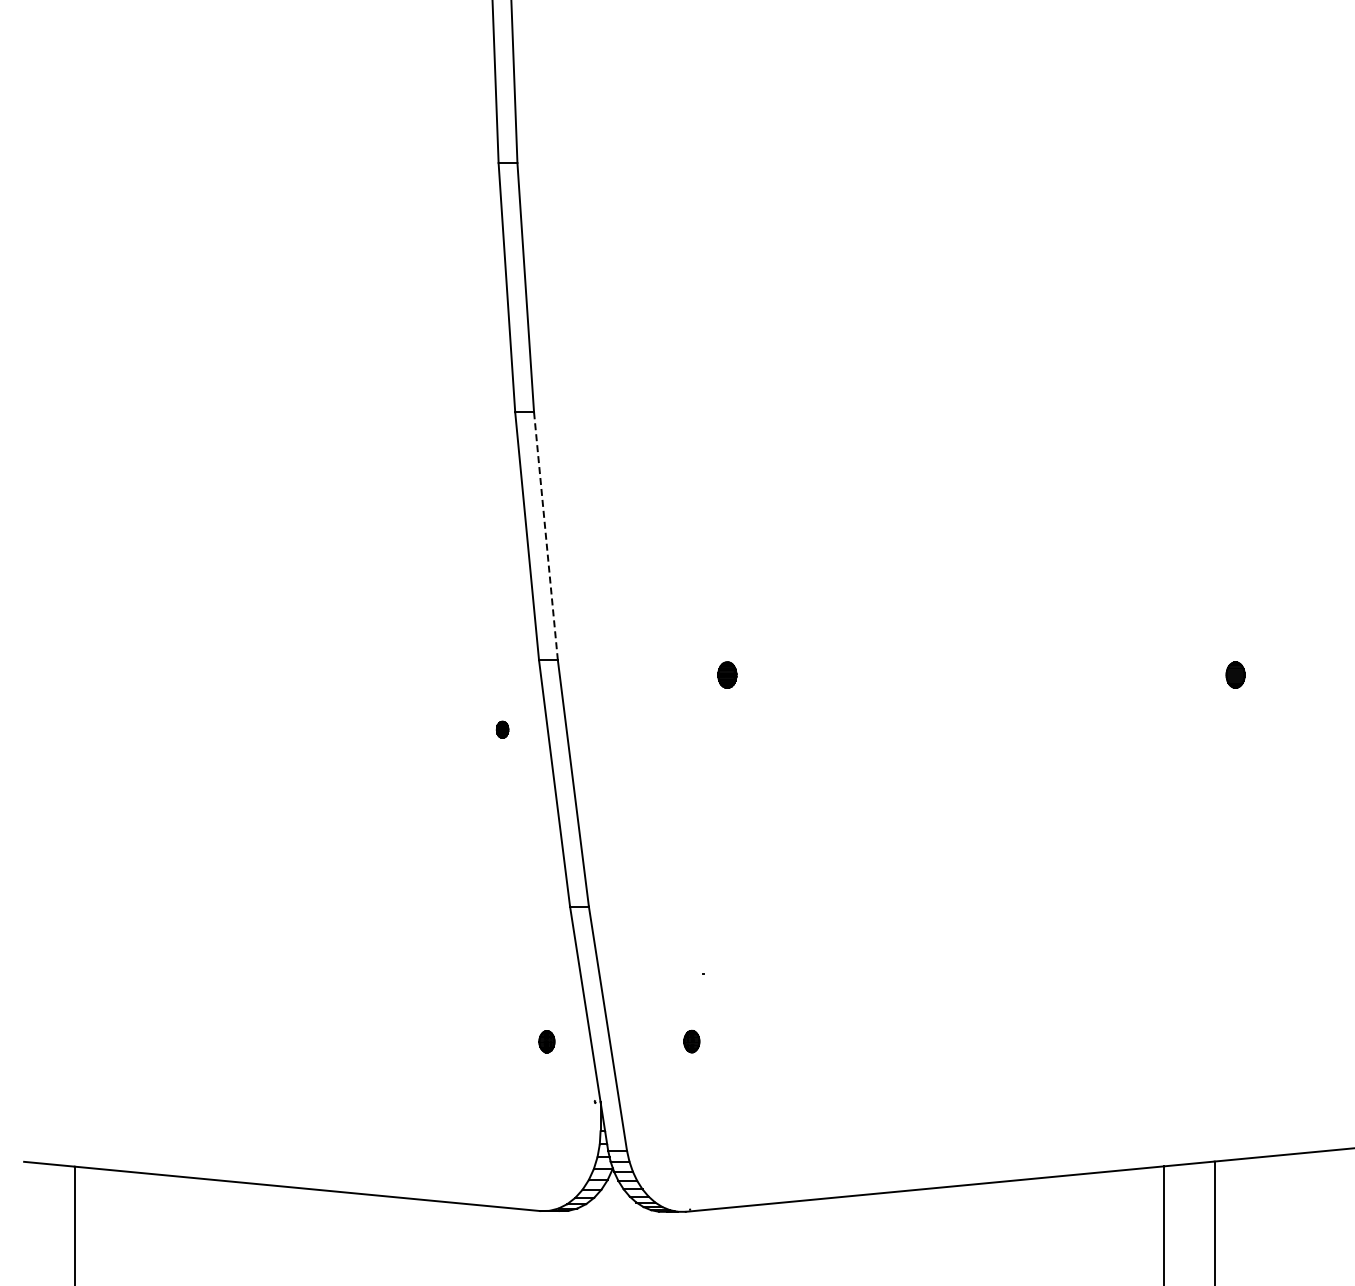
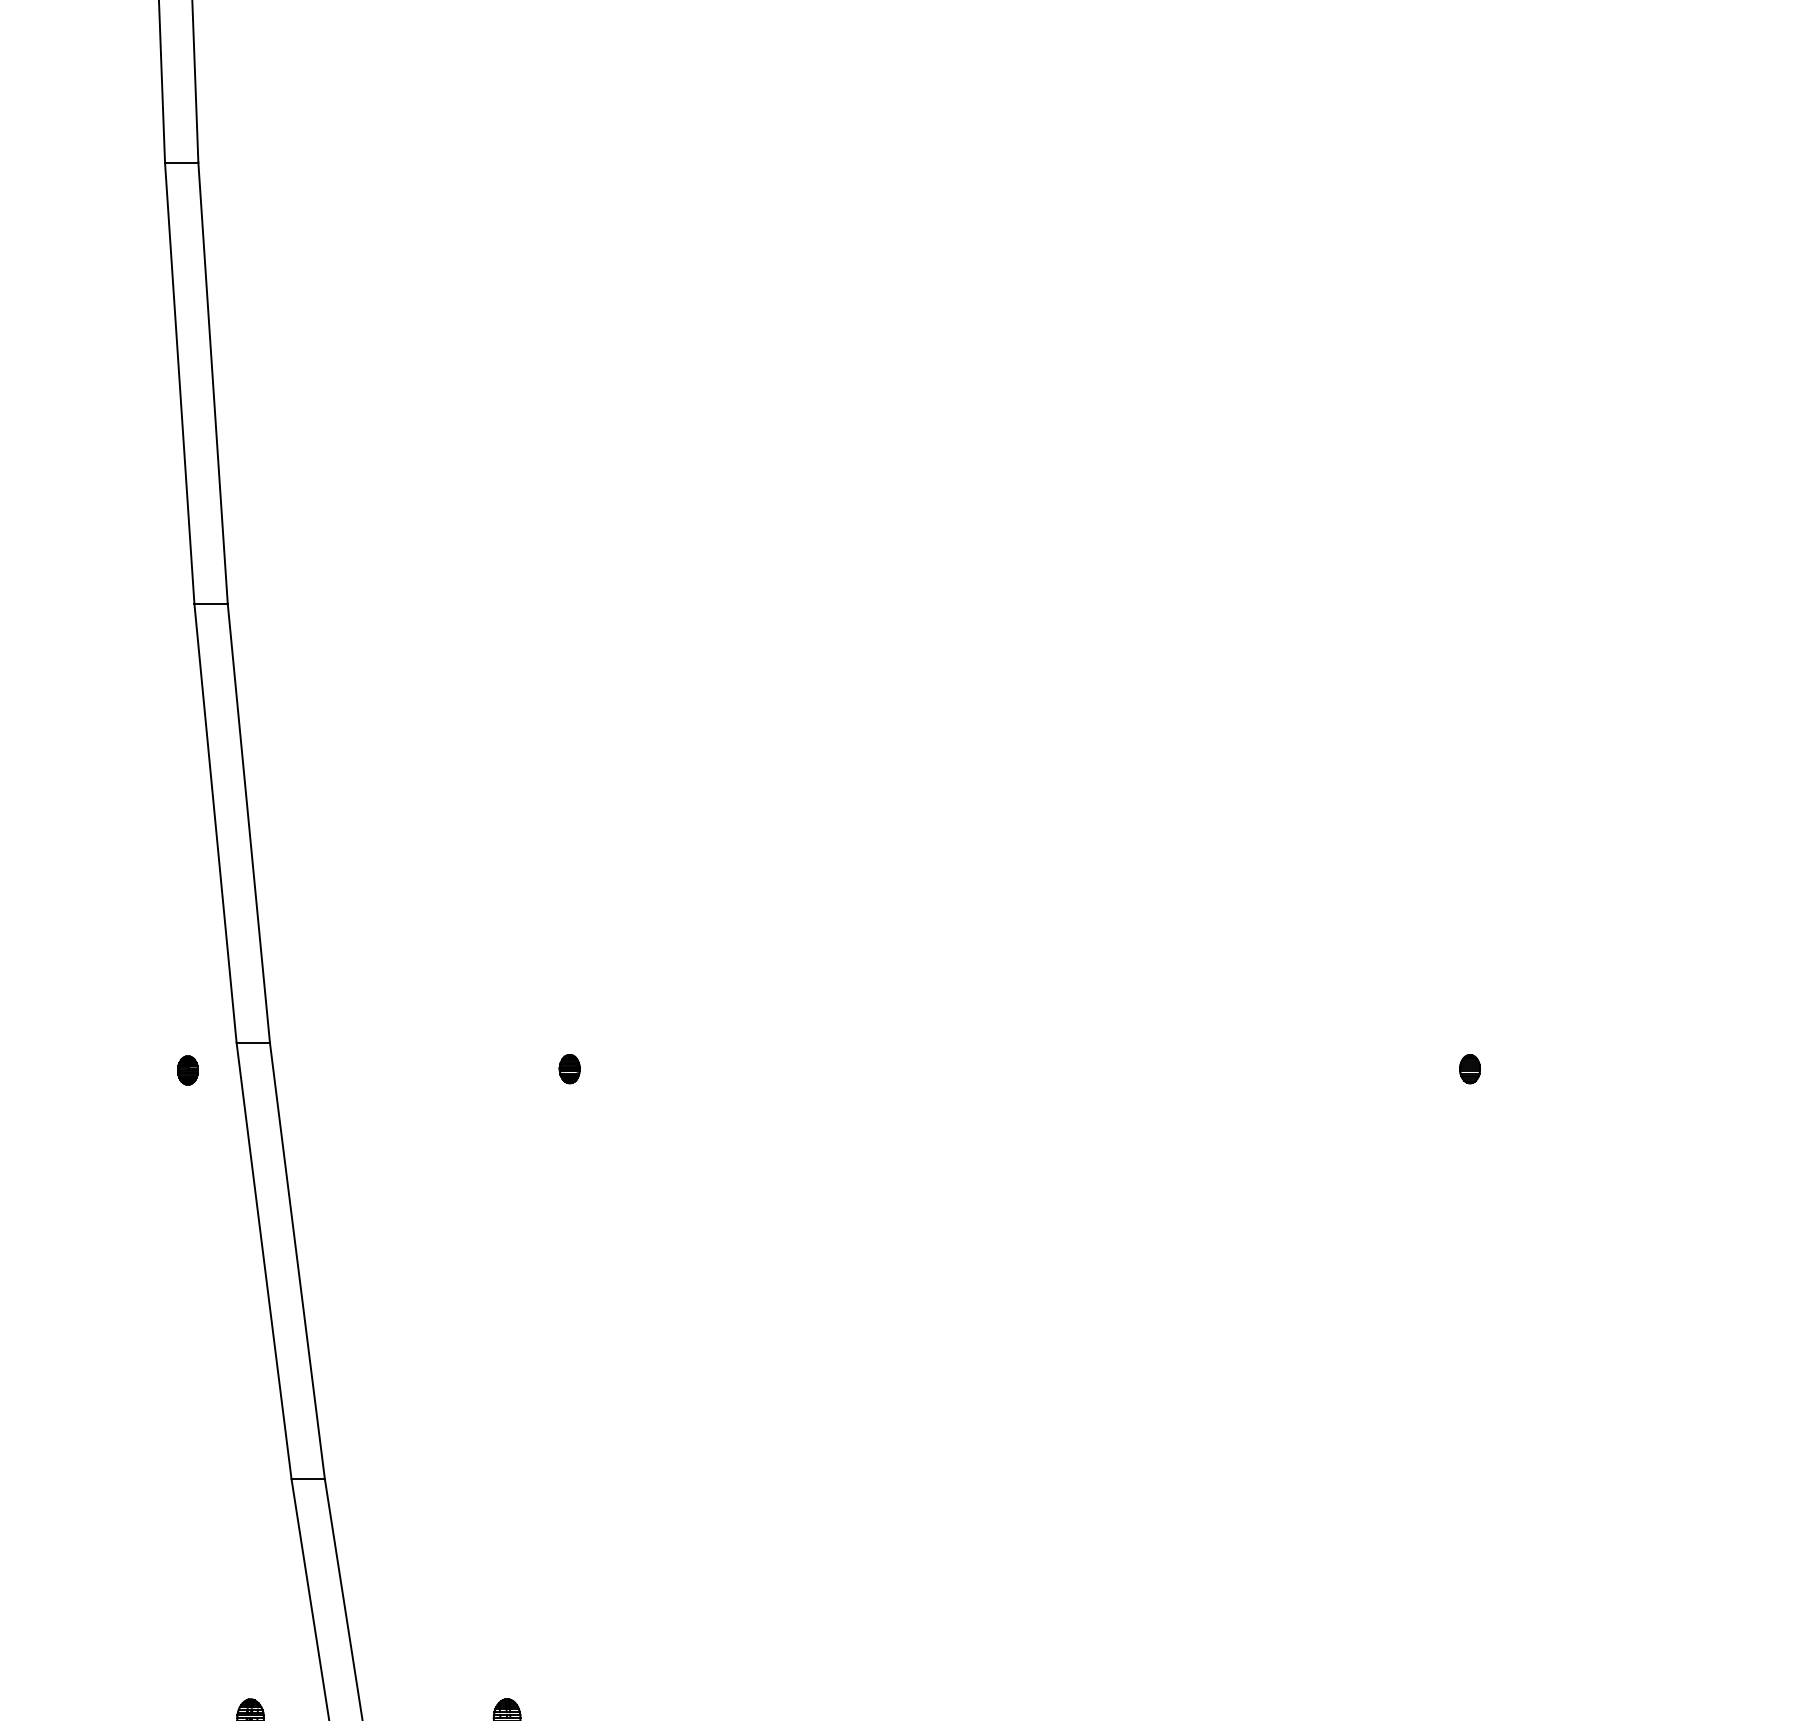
line: (545, 536) -> (248, 823), dashed -> solid
part: (726, 674) -> (568, 1068), size x0.62
part: (1235, 674) -> (1469, 1068), size x0.62
part: (502, 729) -> (187, 1069), moved

